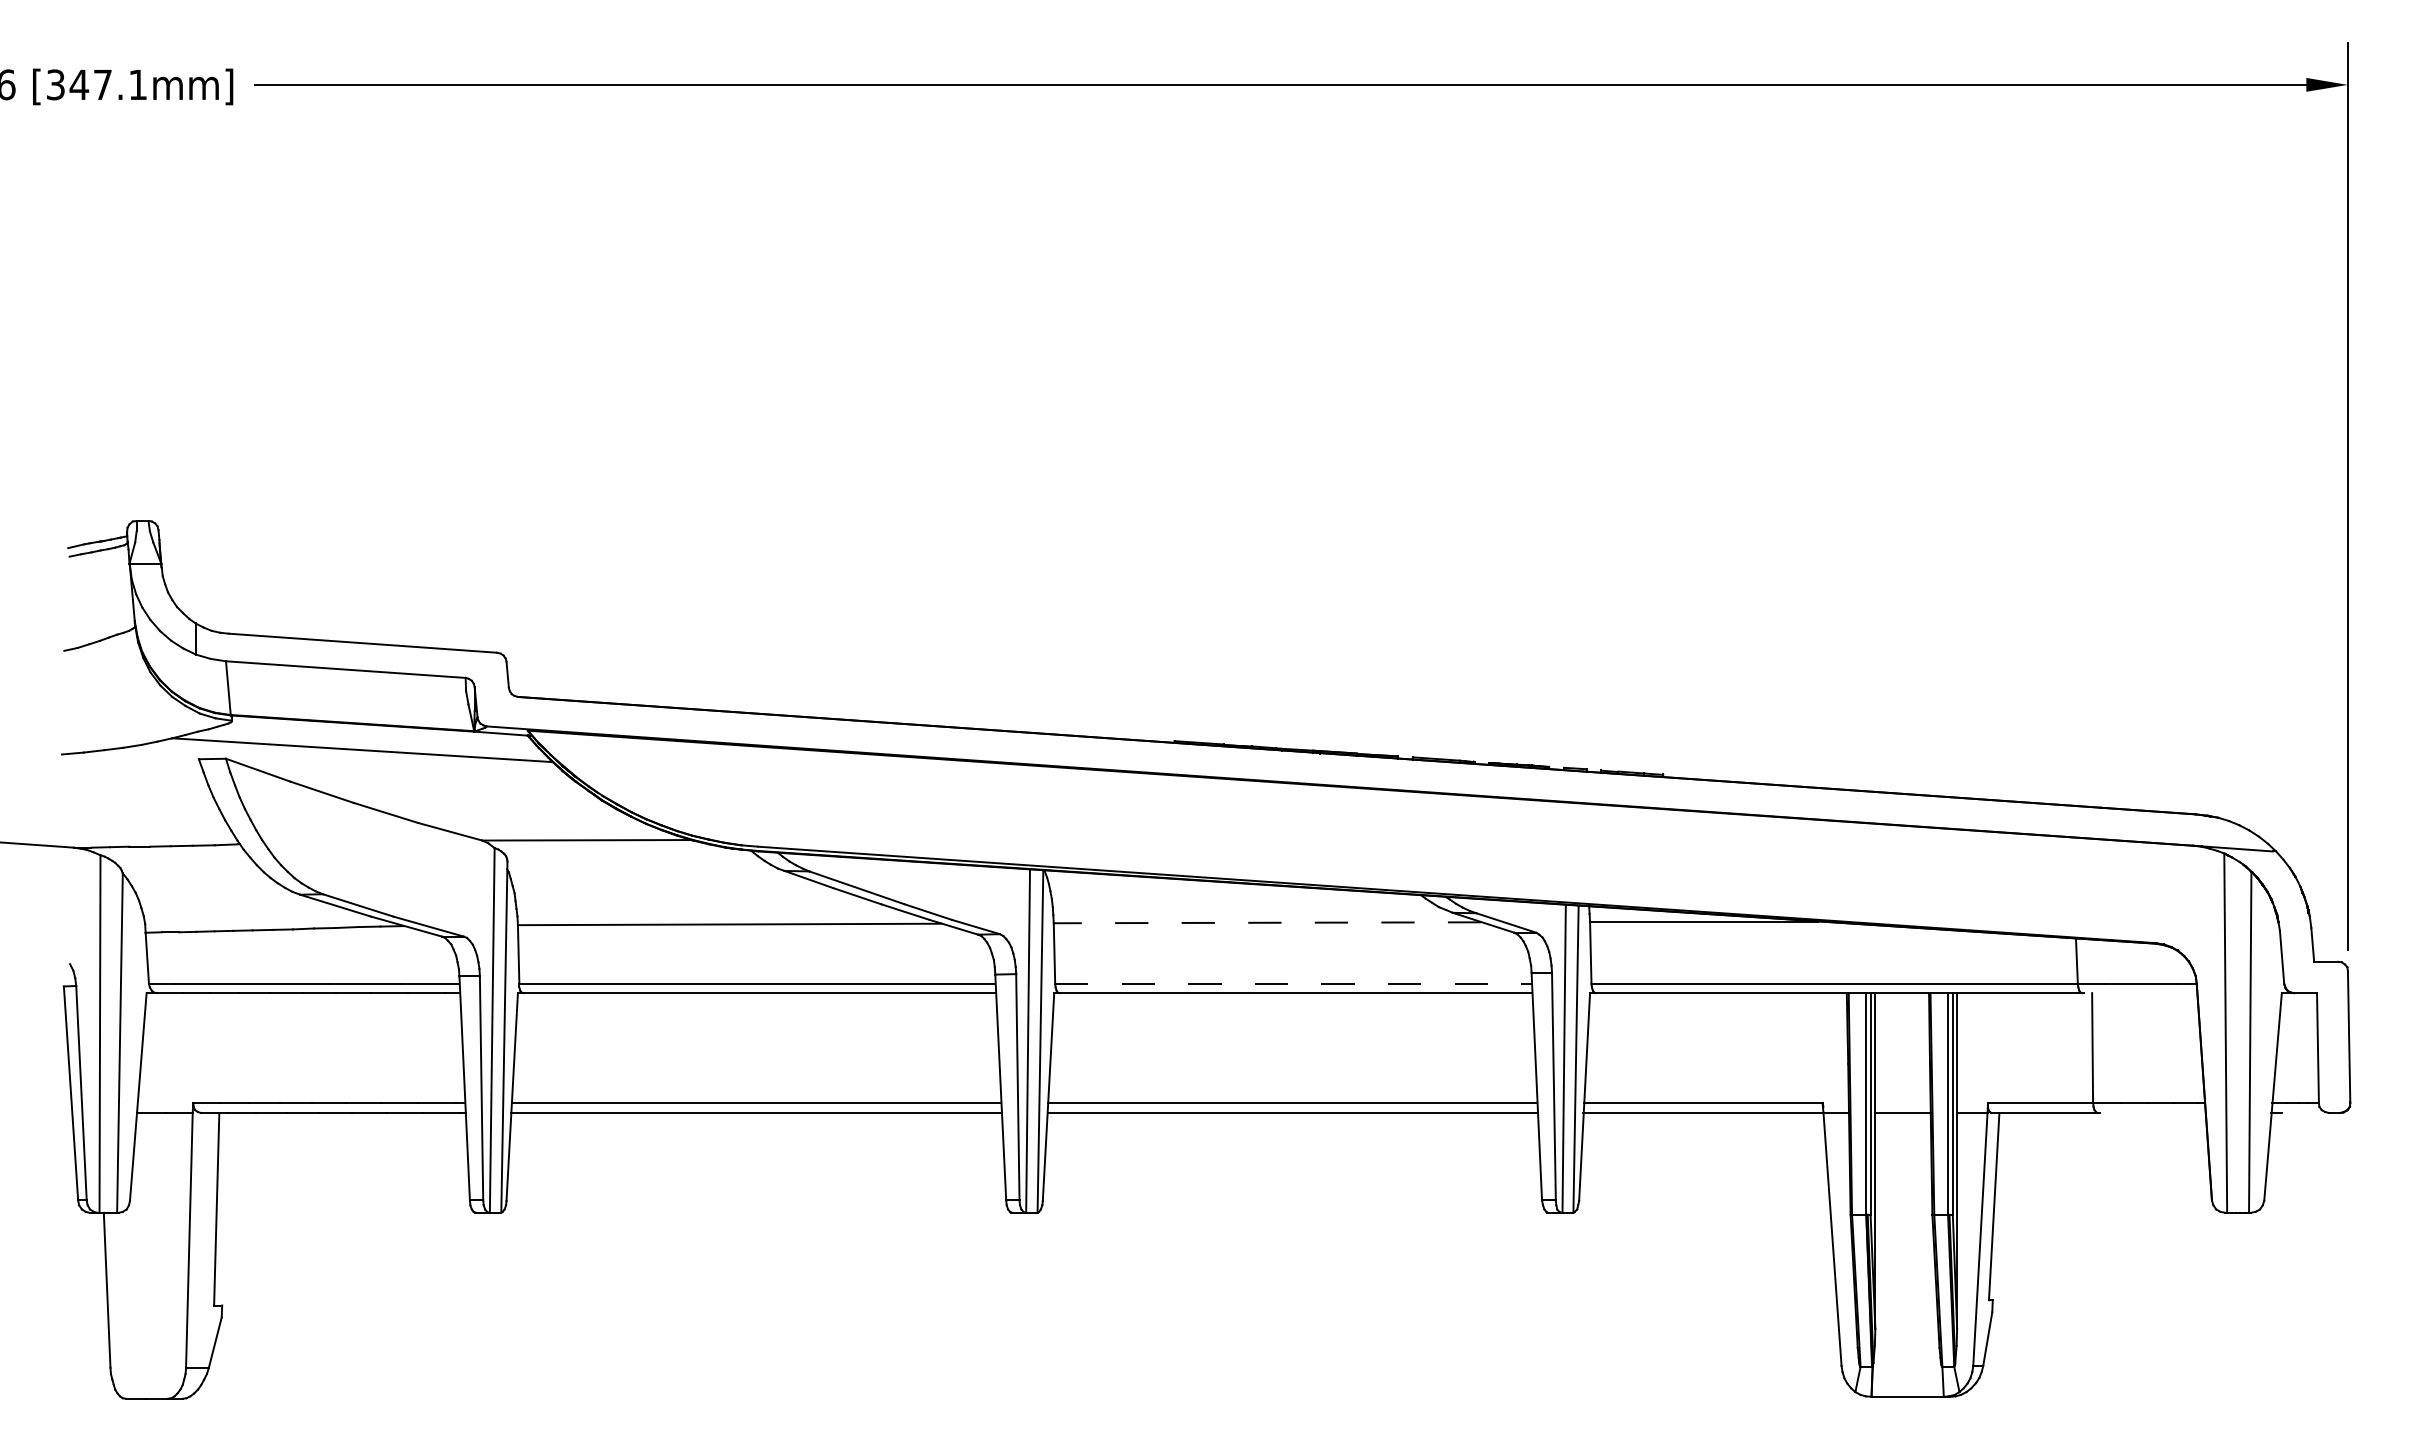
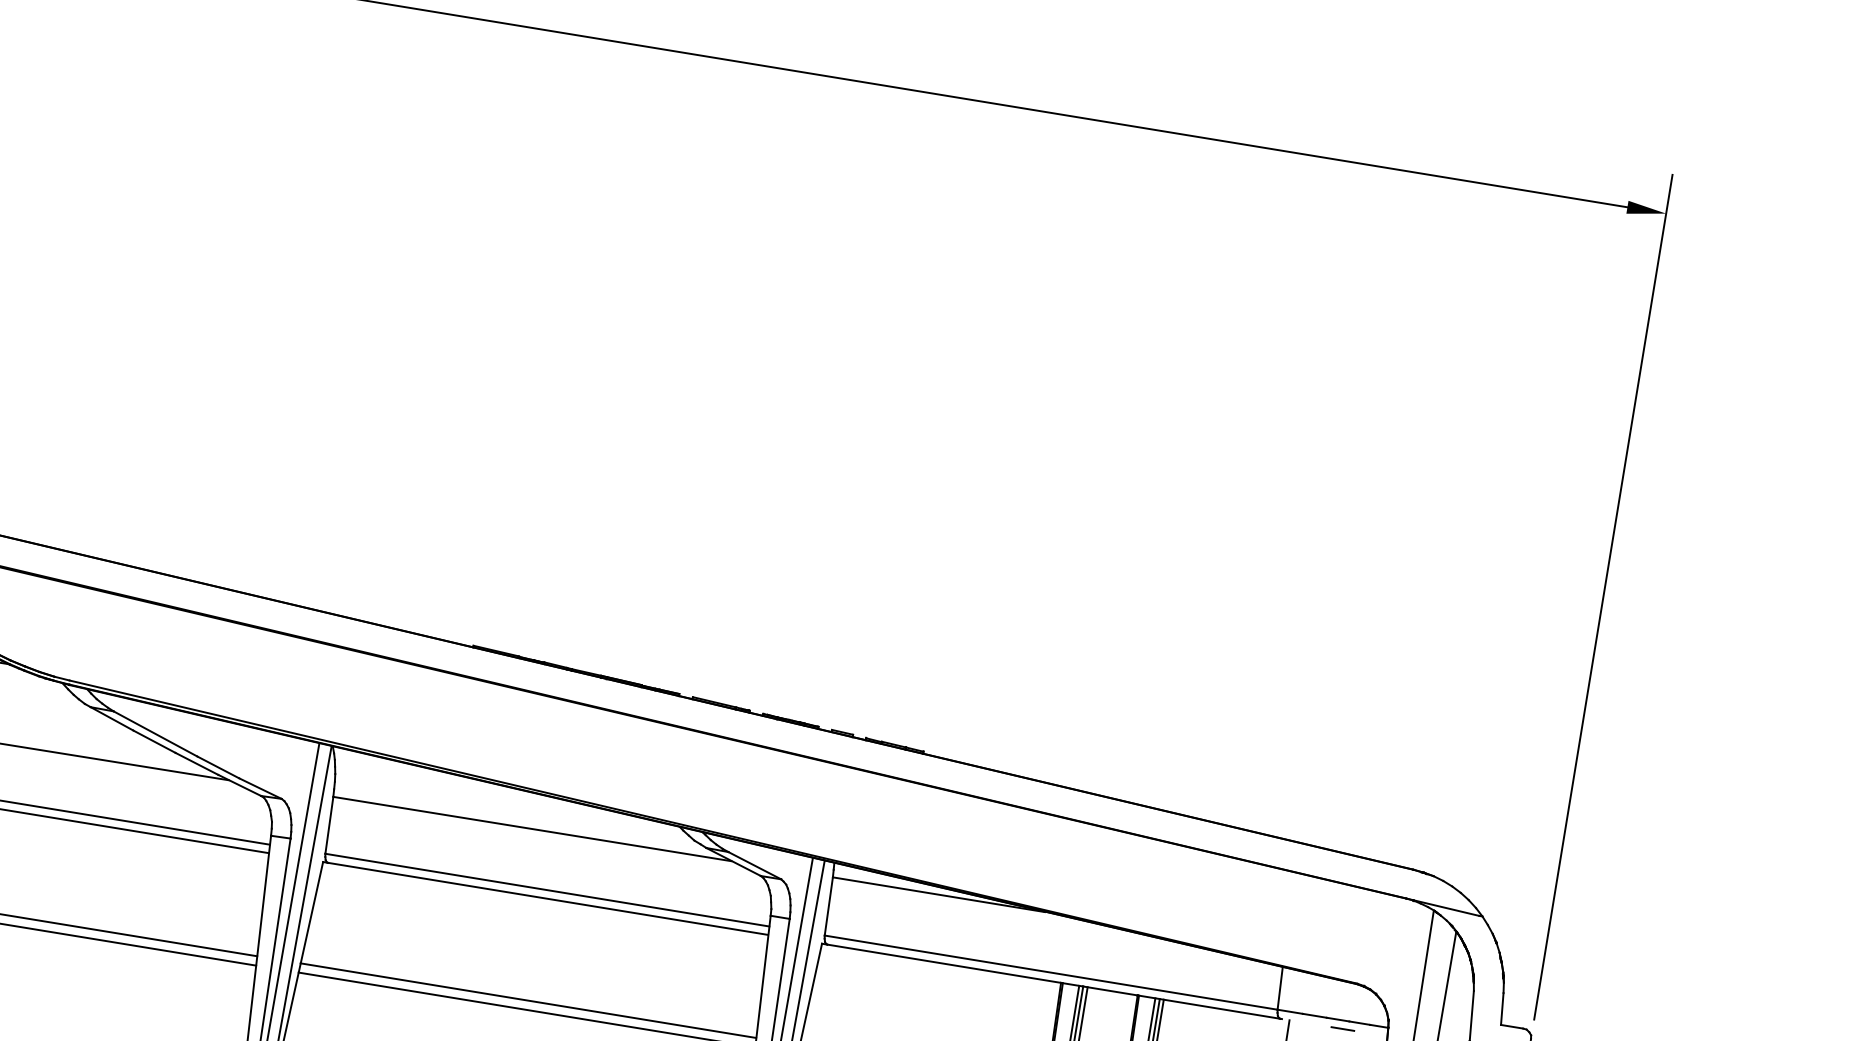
line: (1267, 922) -> (532, 828), dashed -> solid
line: (1294, 984) -> (548, 890), dashed -> solid
line: (2149, 993) -> (1342, 1029), added

